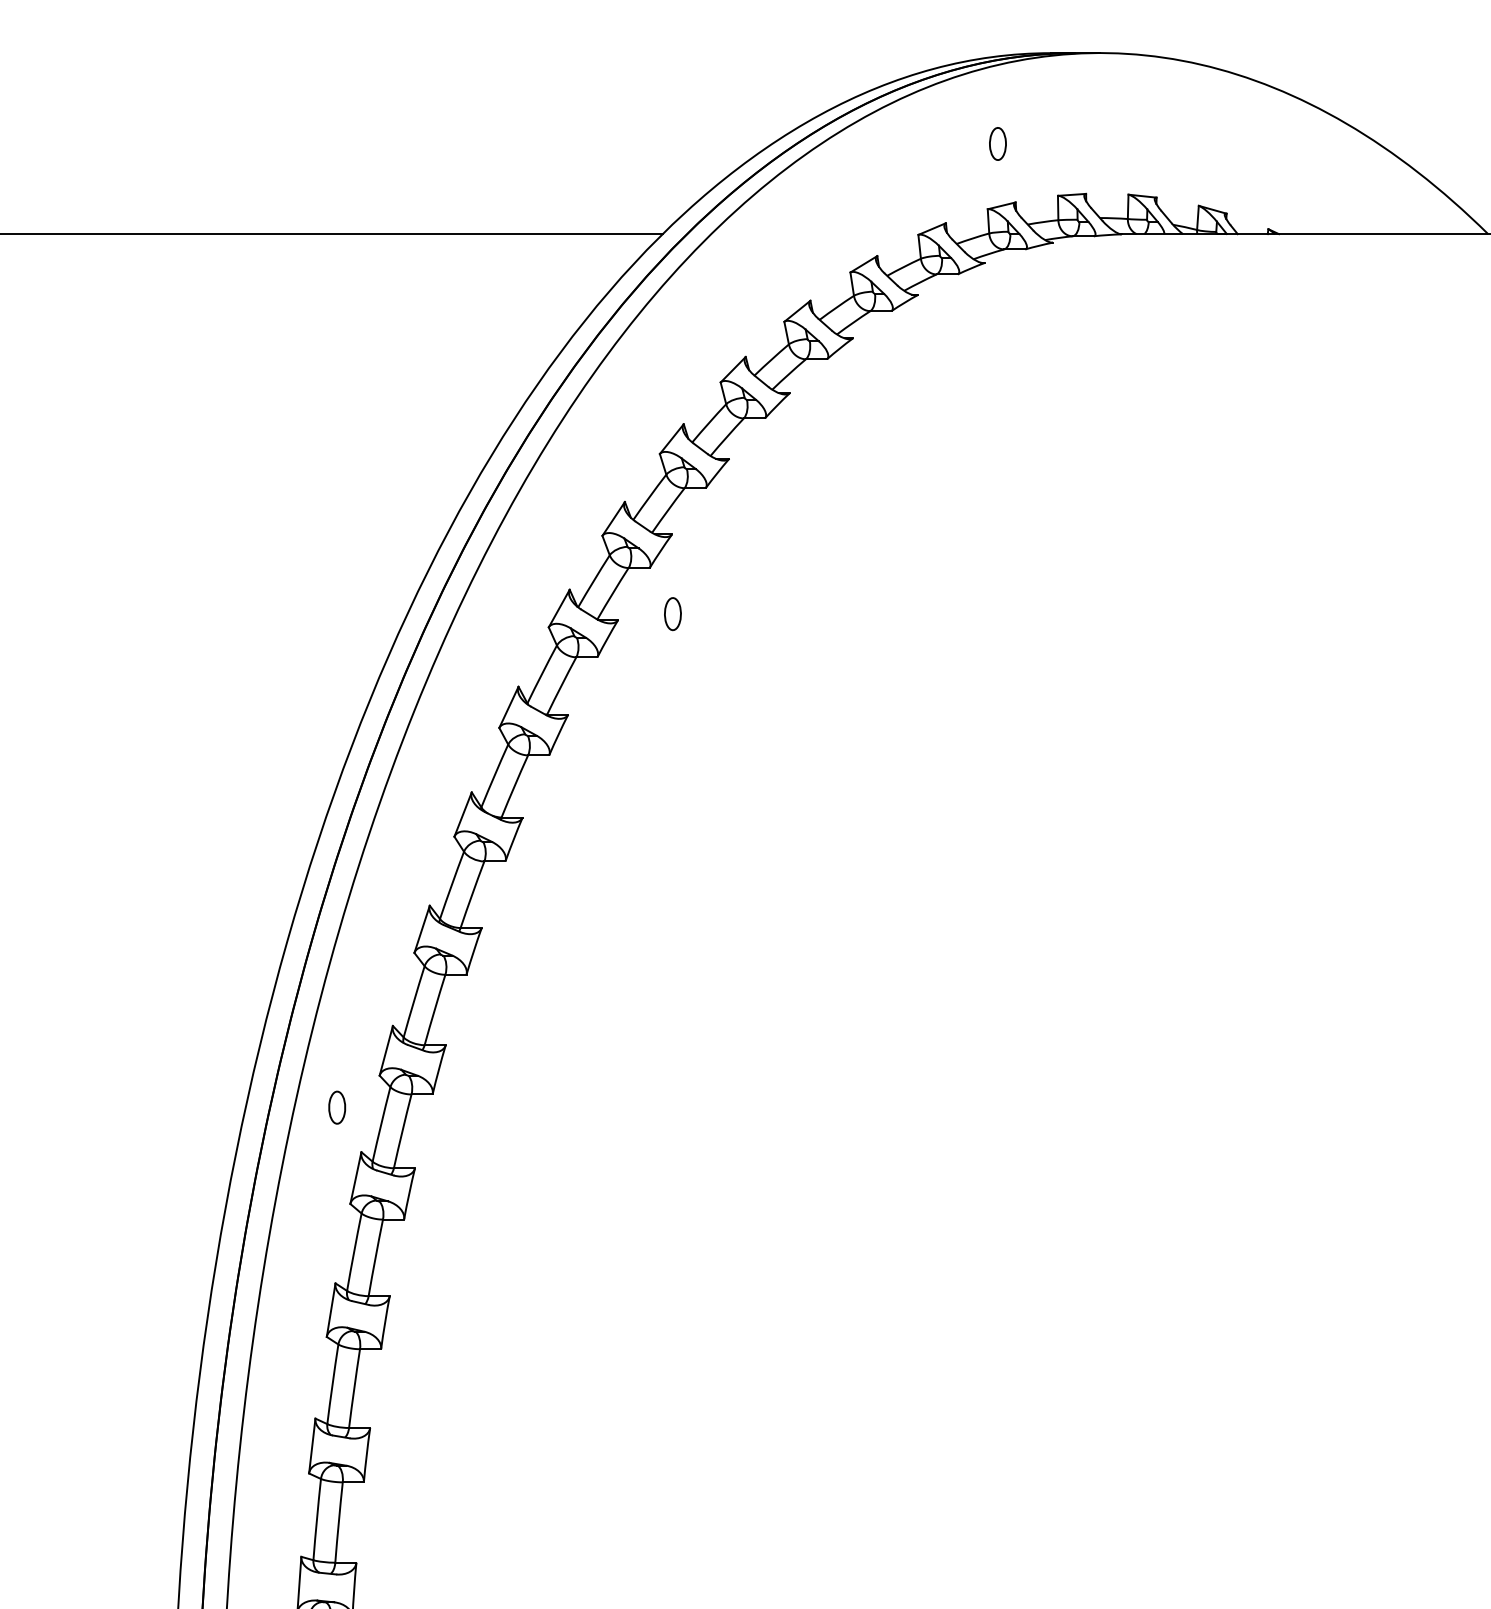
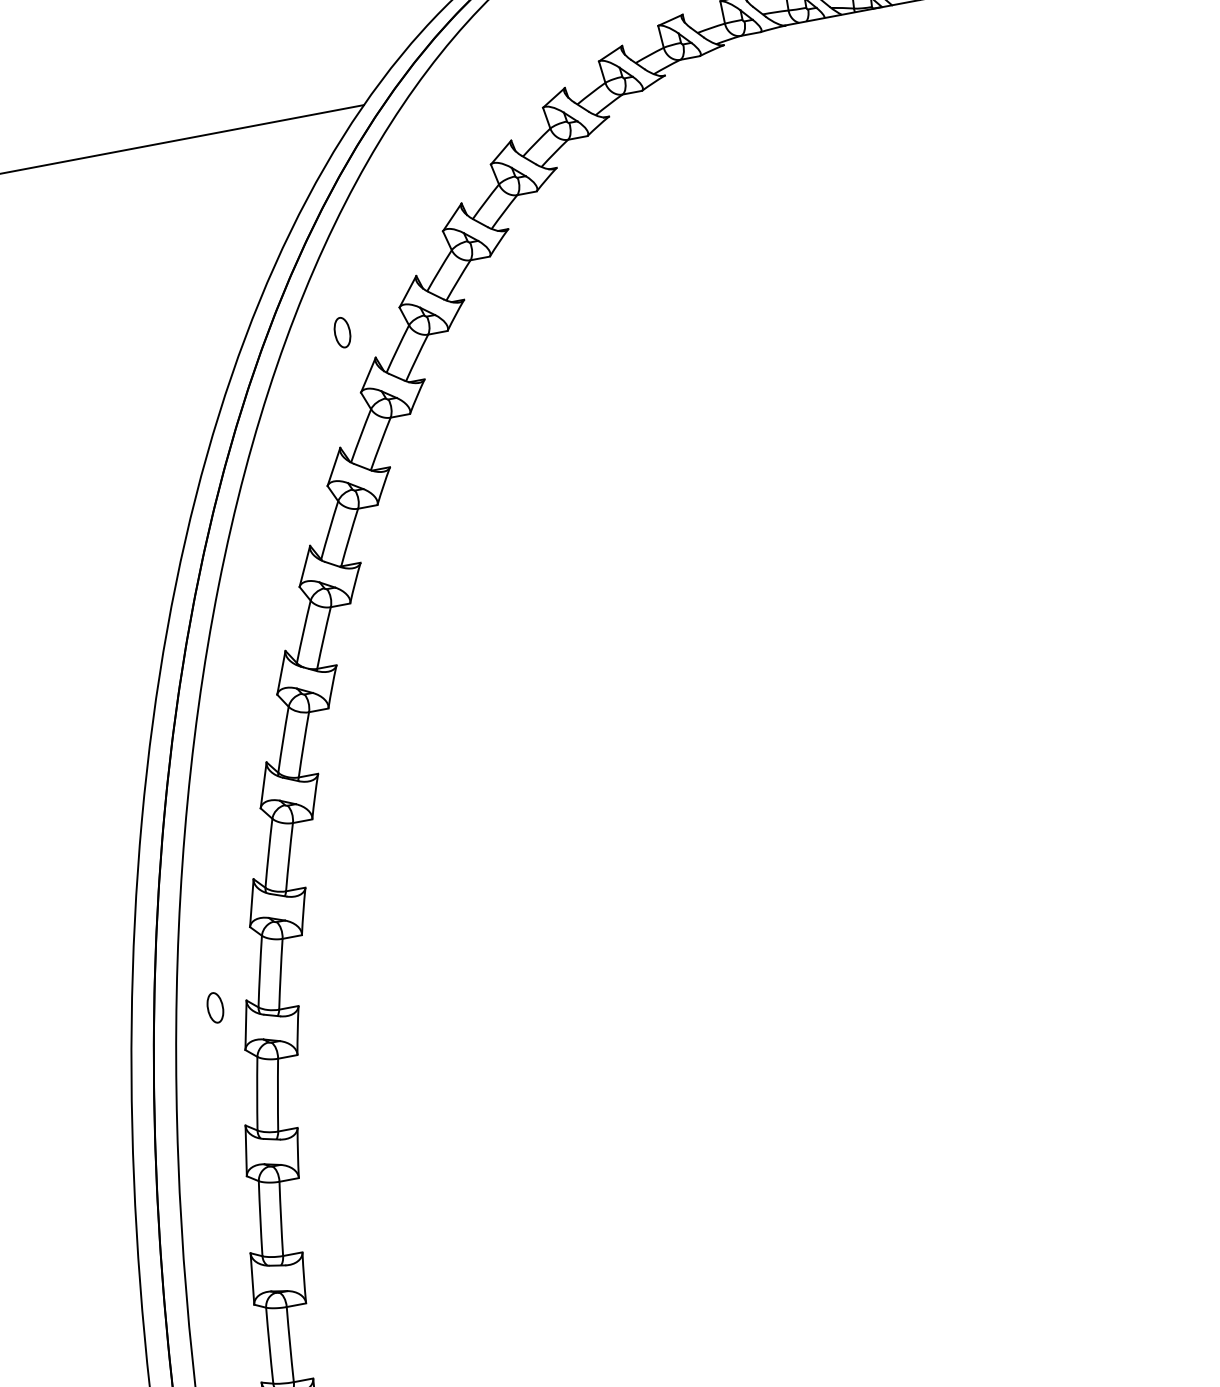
part: (672, 614) -> (342, 333), moved
part: (337, 1107) -> (215, 1007), moved

